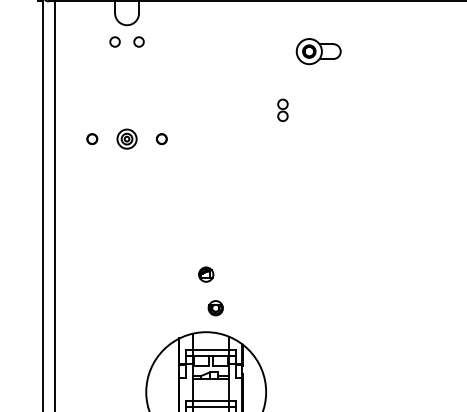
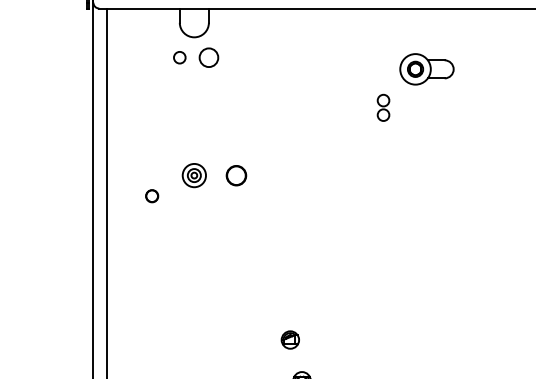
circle: (138, 41) -> (208, 57), size x1.6
part: (282, 109) -> (382, 106), moved
circle: (161, 138) -> (236, 174), size x1.6
circle: (92, 139) -> (152, 196), moved

